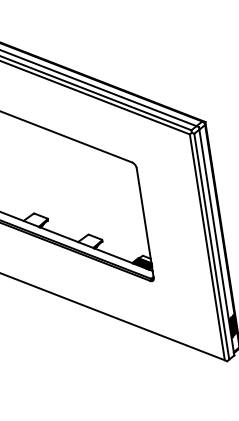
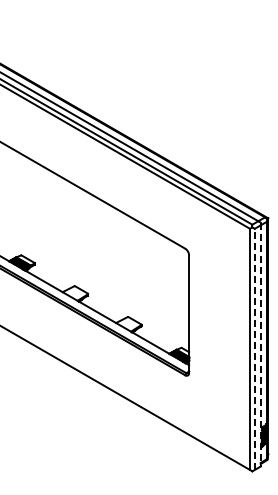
line: (216, 241) -> (260, 344), solid -> dashed
line: (211, 246) -> (254, 349), solid -> dashed

